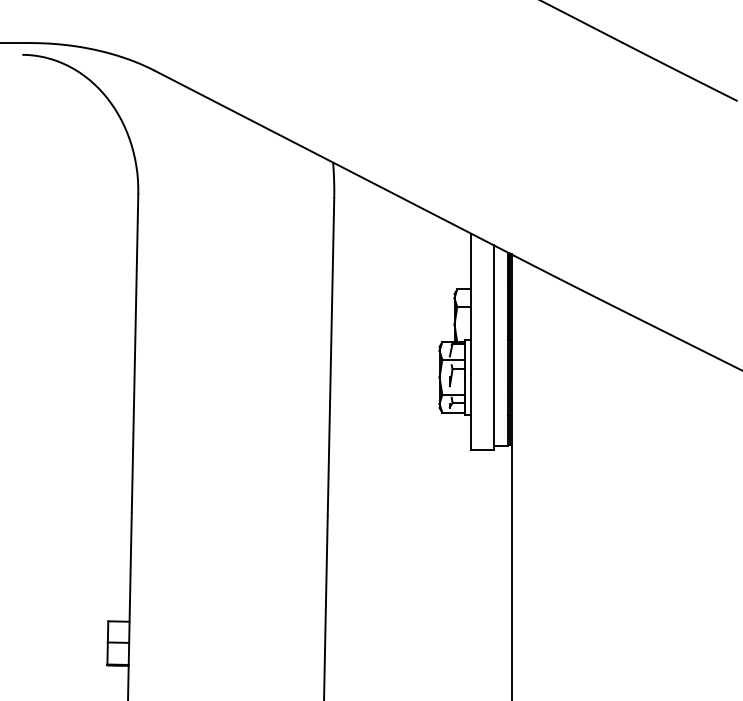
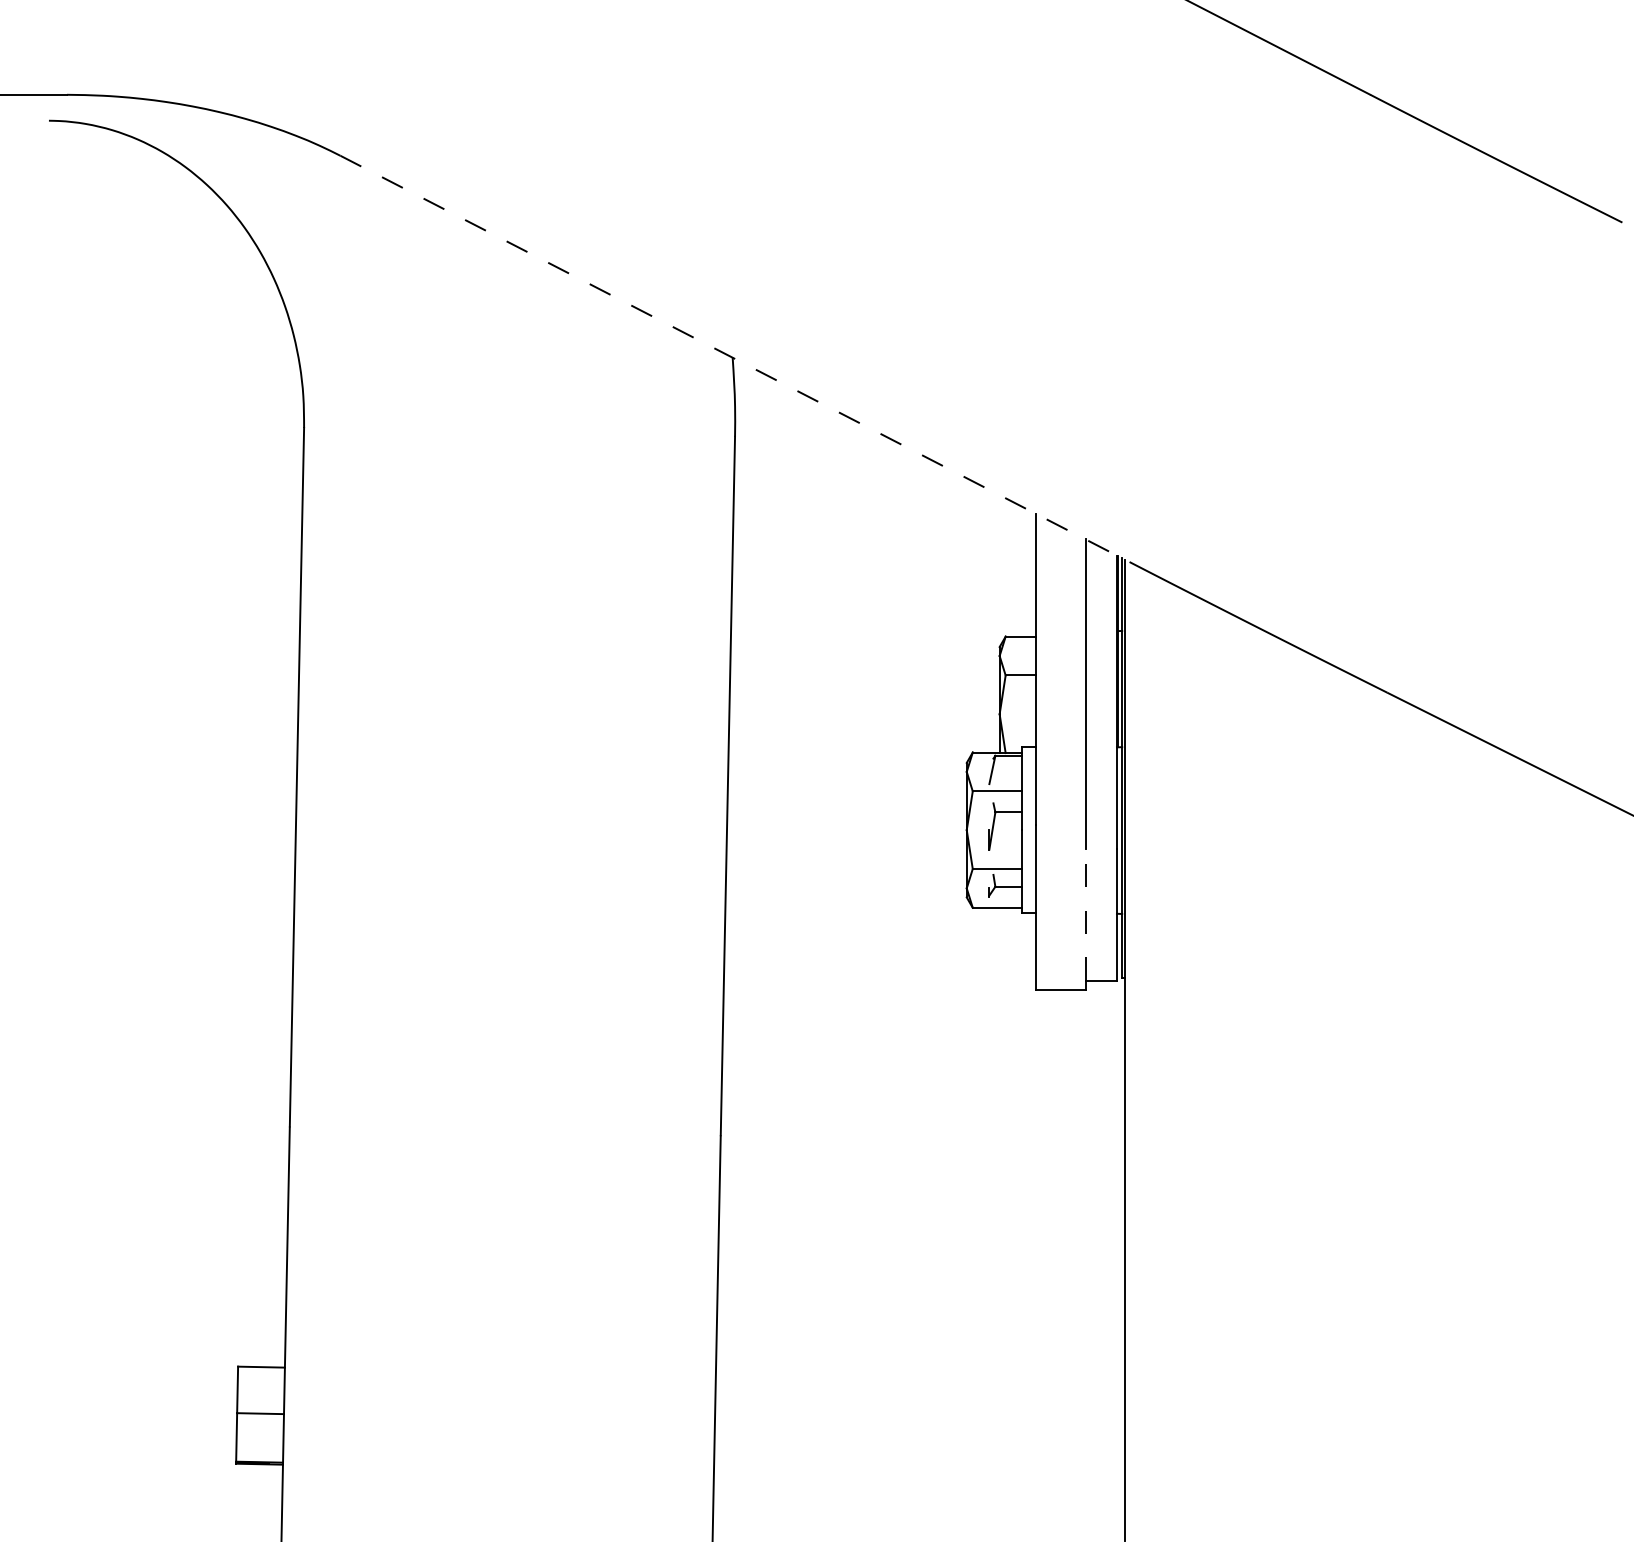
line: (334, 163) -> (735, 359), solid -> dashed
line: (493, 416) -> (1085, 916), solid -> dashed

